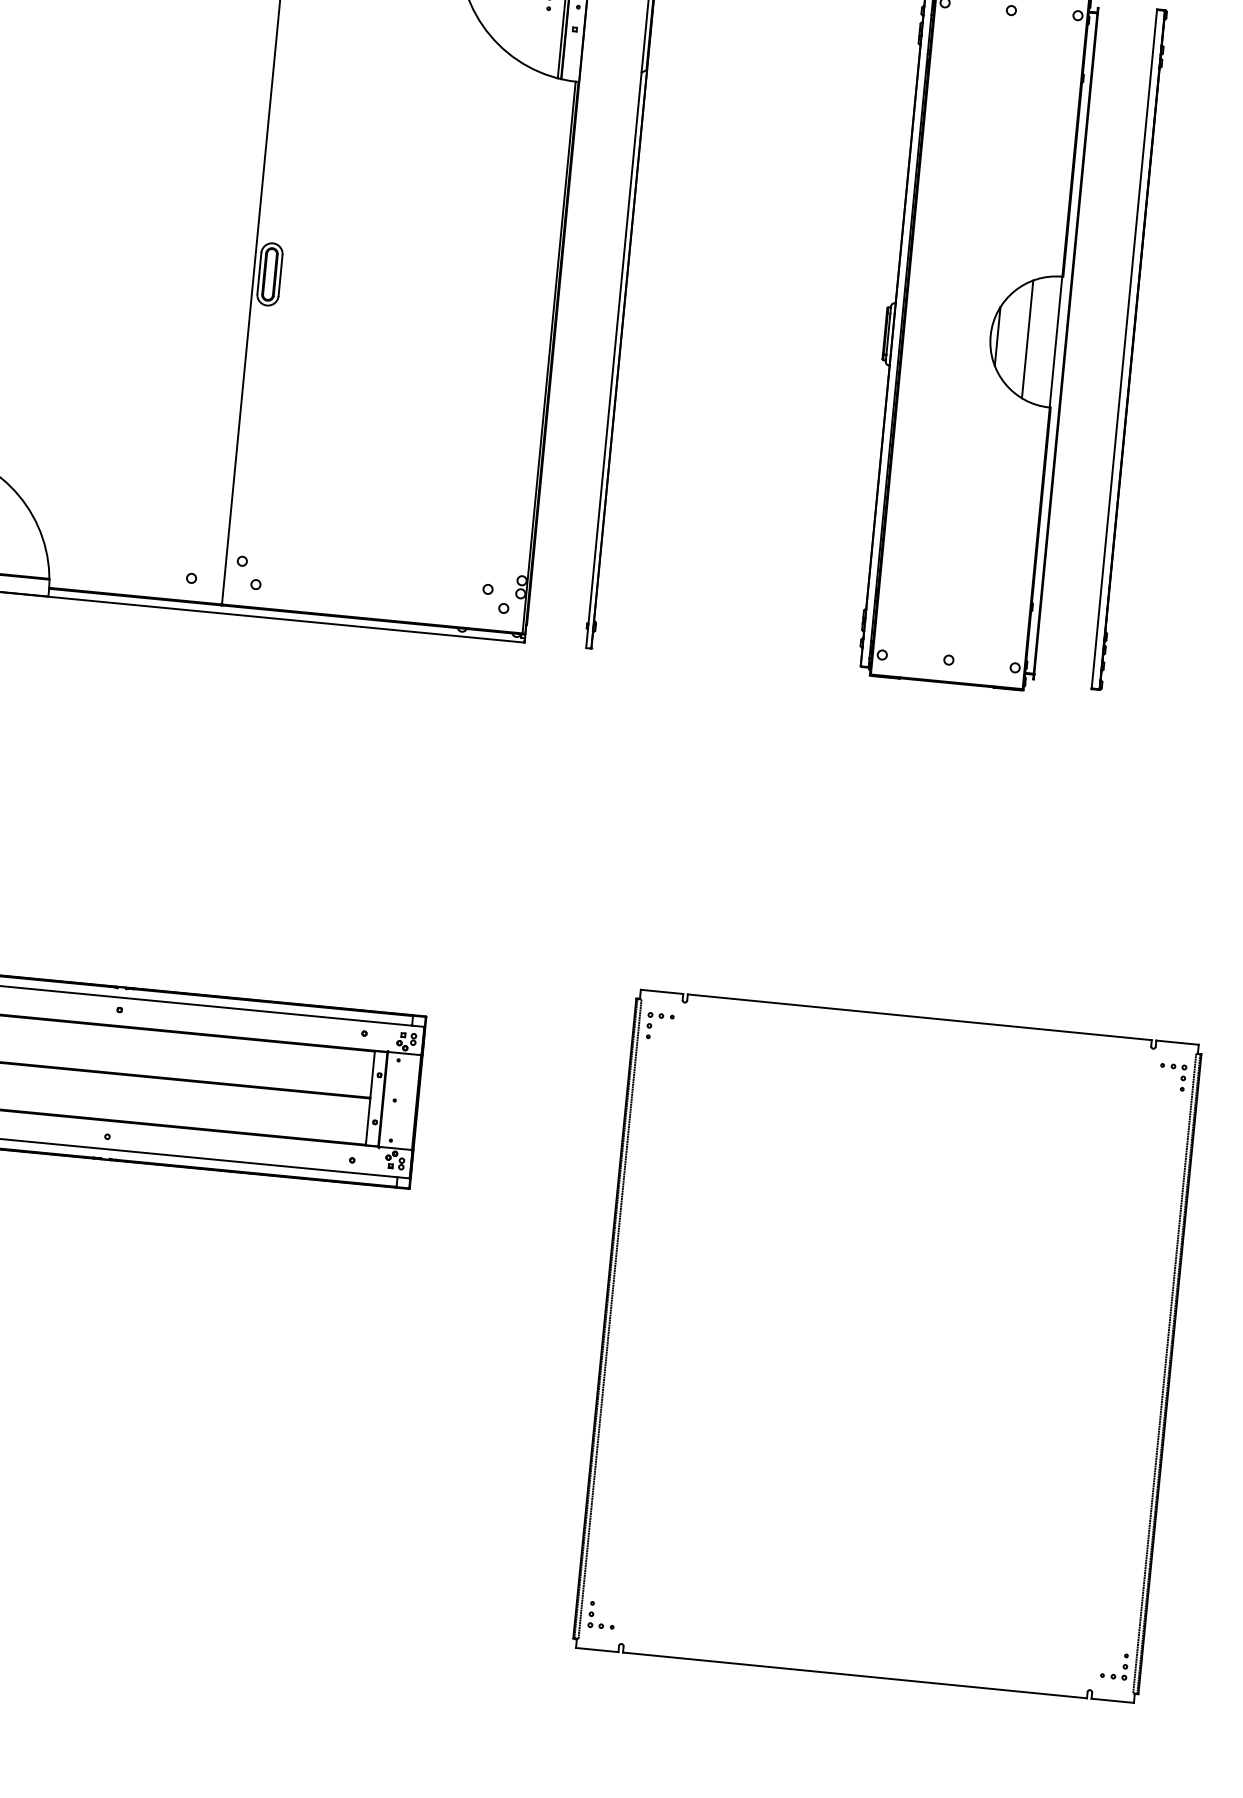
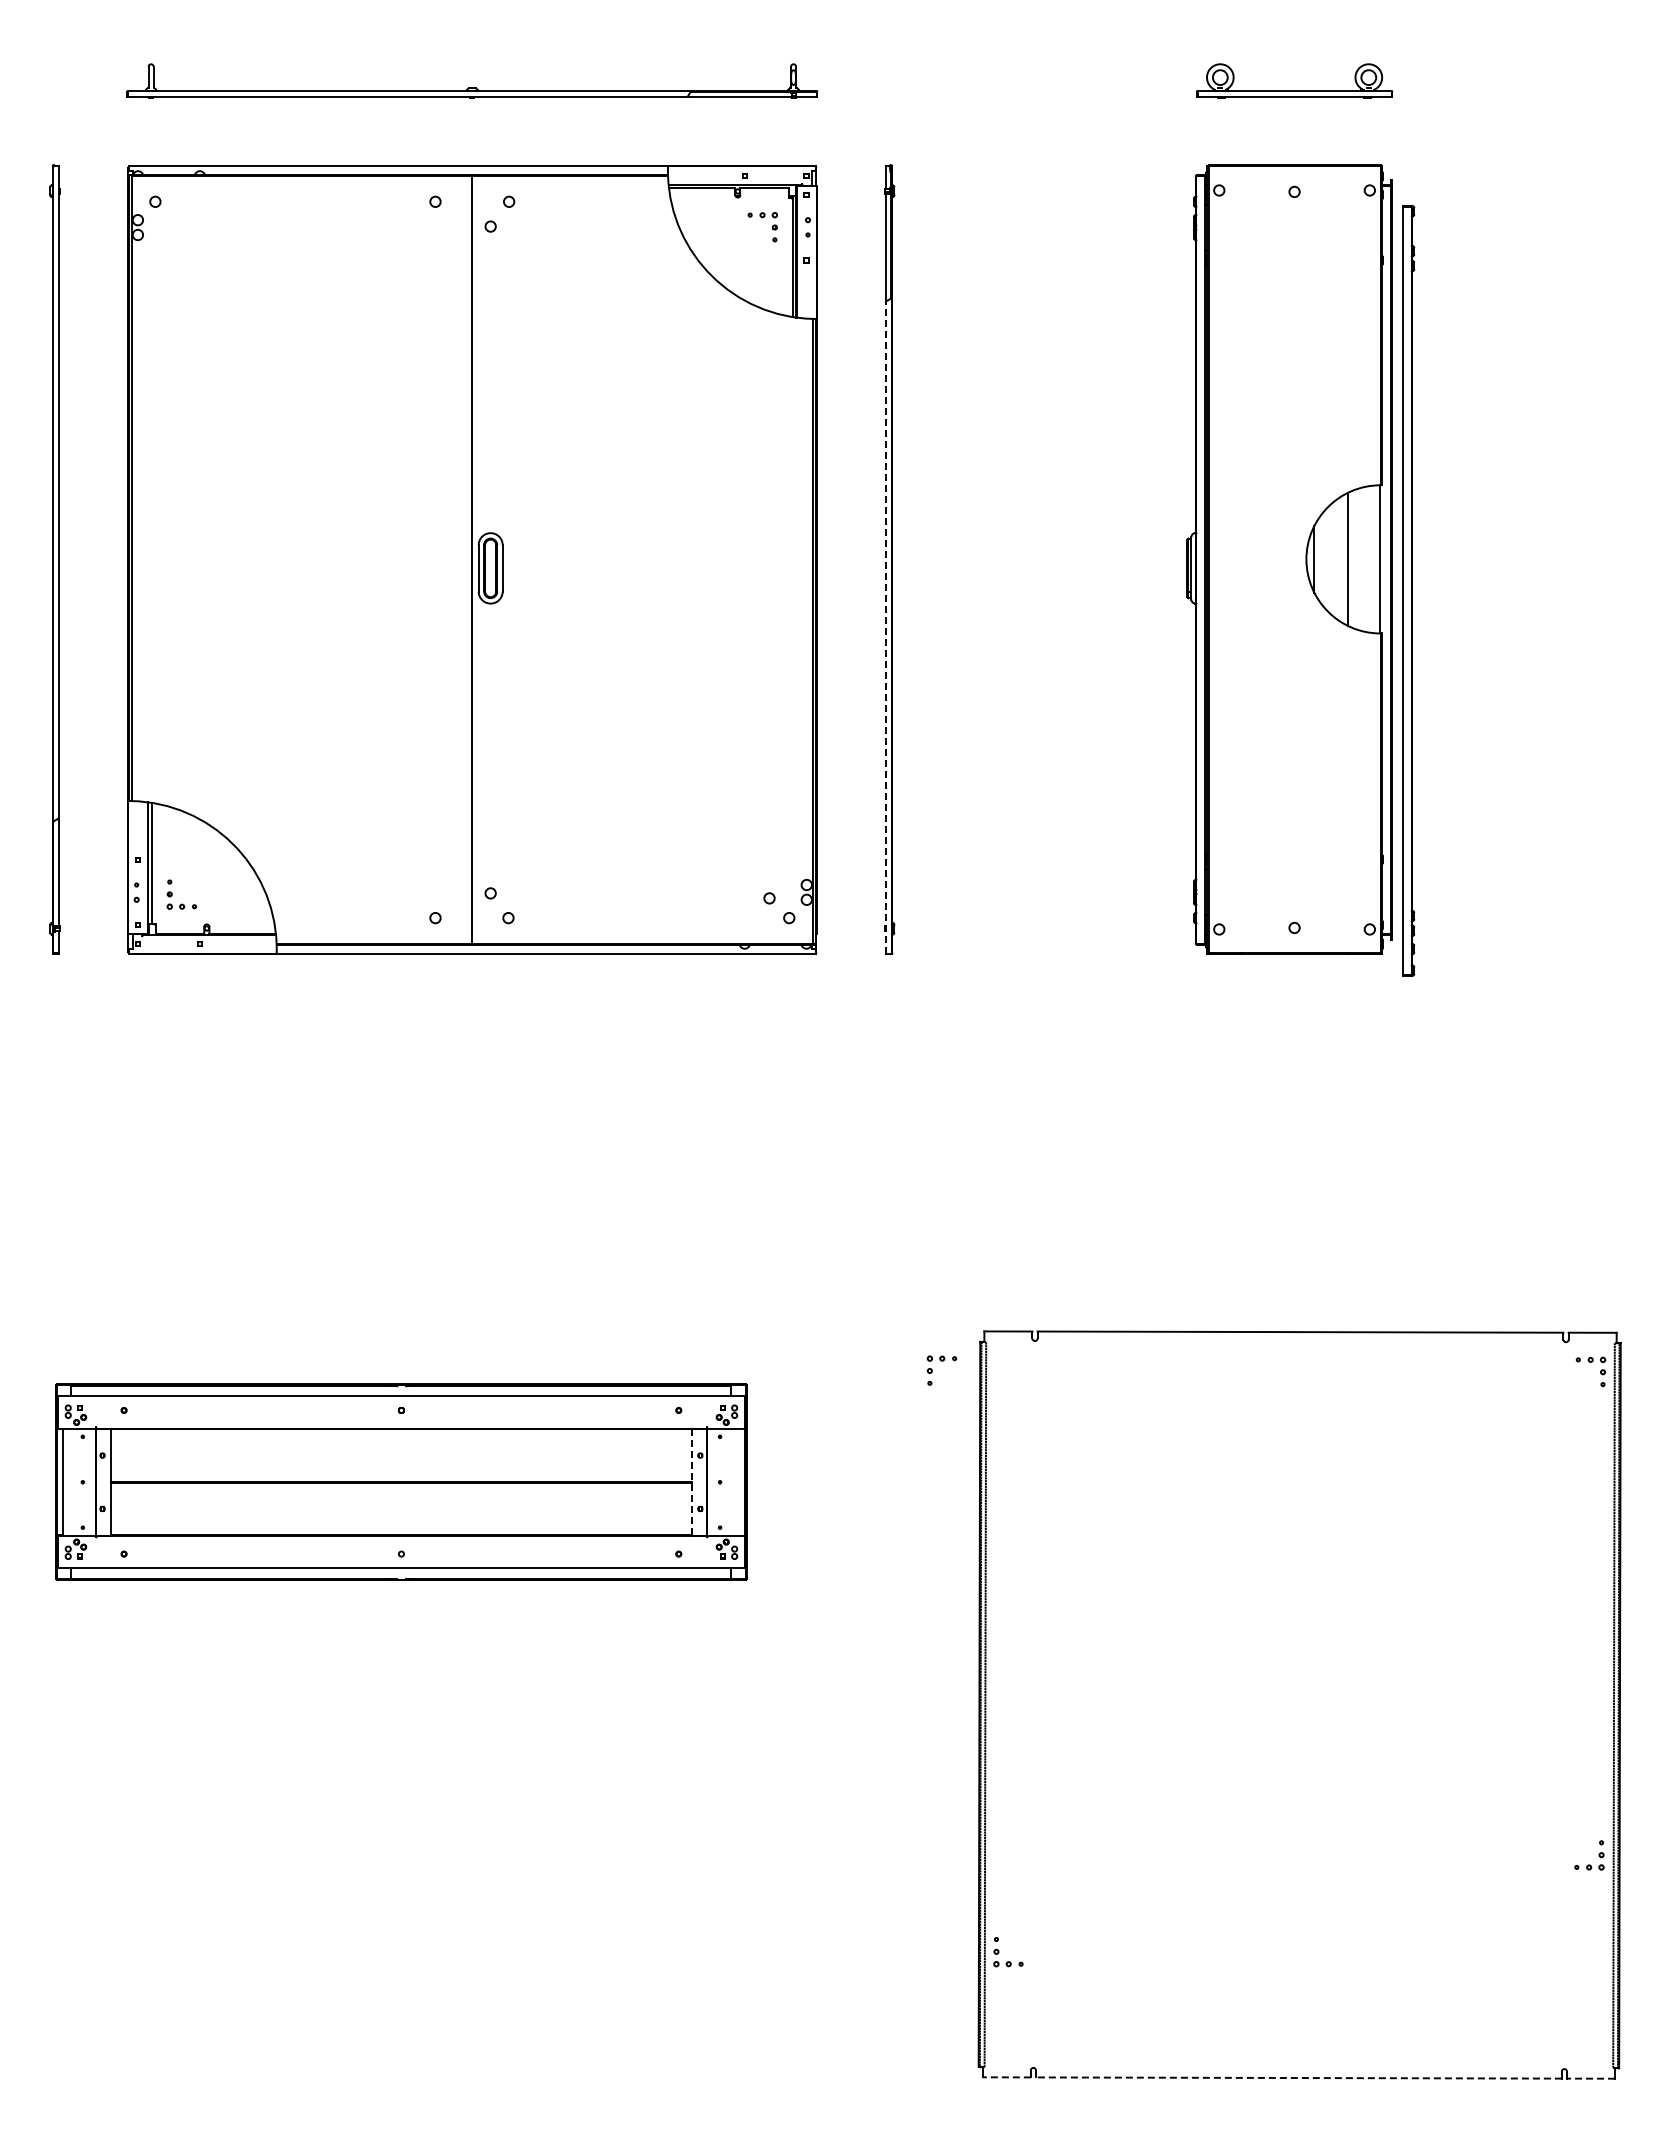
part: (1129, 349) -> (1408, 590), moved
line: (614, 360) -> (886, 627), solid -> dashed
part: (660, 1018) -> (941, 1361), moved
line: (370, 1098) -> (692, 1482), solid -> dashed
part: (594, 1615) -> (999, 1952), moved
line: (596, 1650) -> (1006, 2077), solid -> dashed
part: (1122, 1666) -> (1598, 1855), moved
line: (854, 1675) -> (1298, 2078), solid -> dashed
line: (1112, 1700) -> (1590, 2078), solid -> dashed

